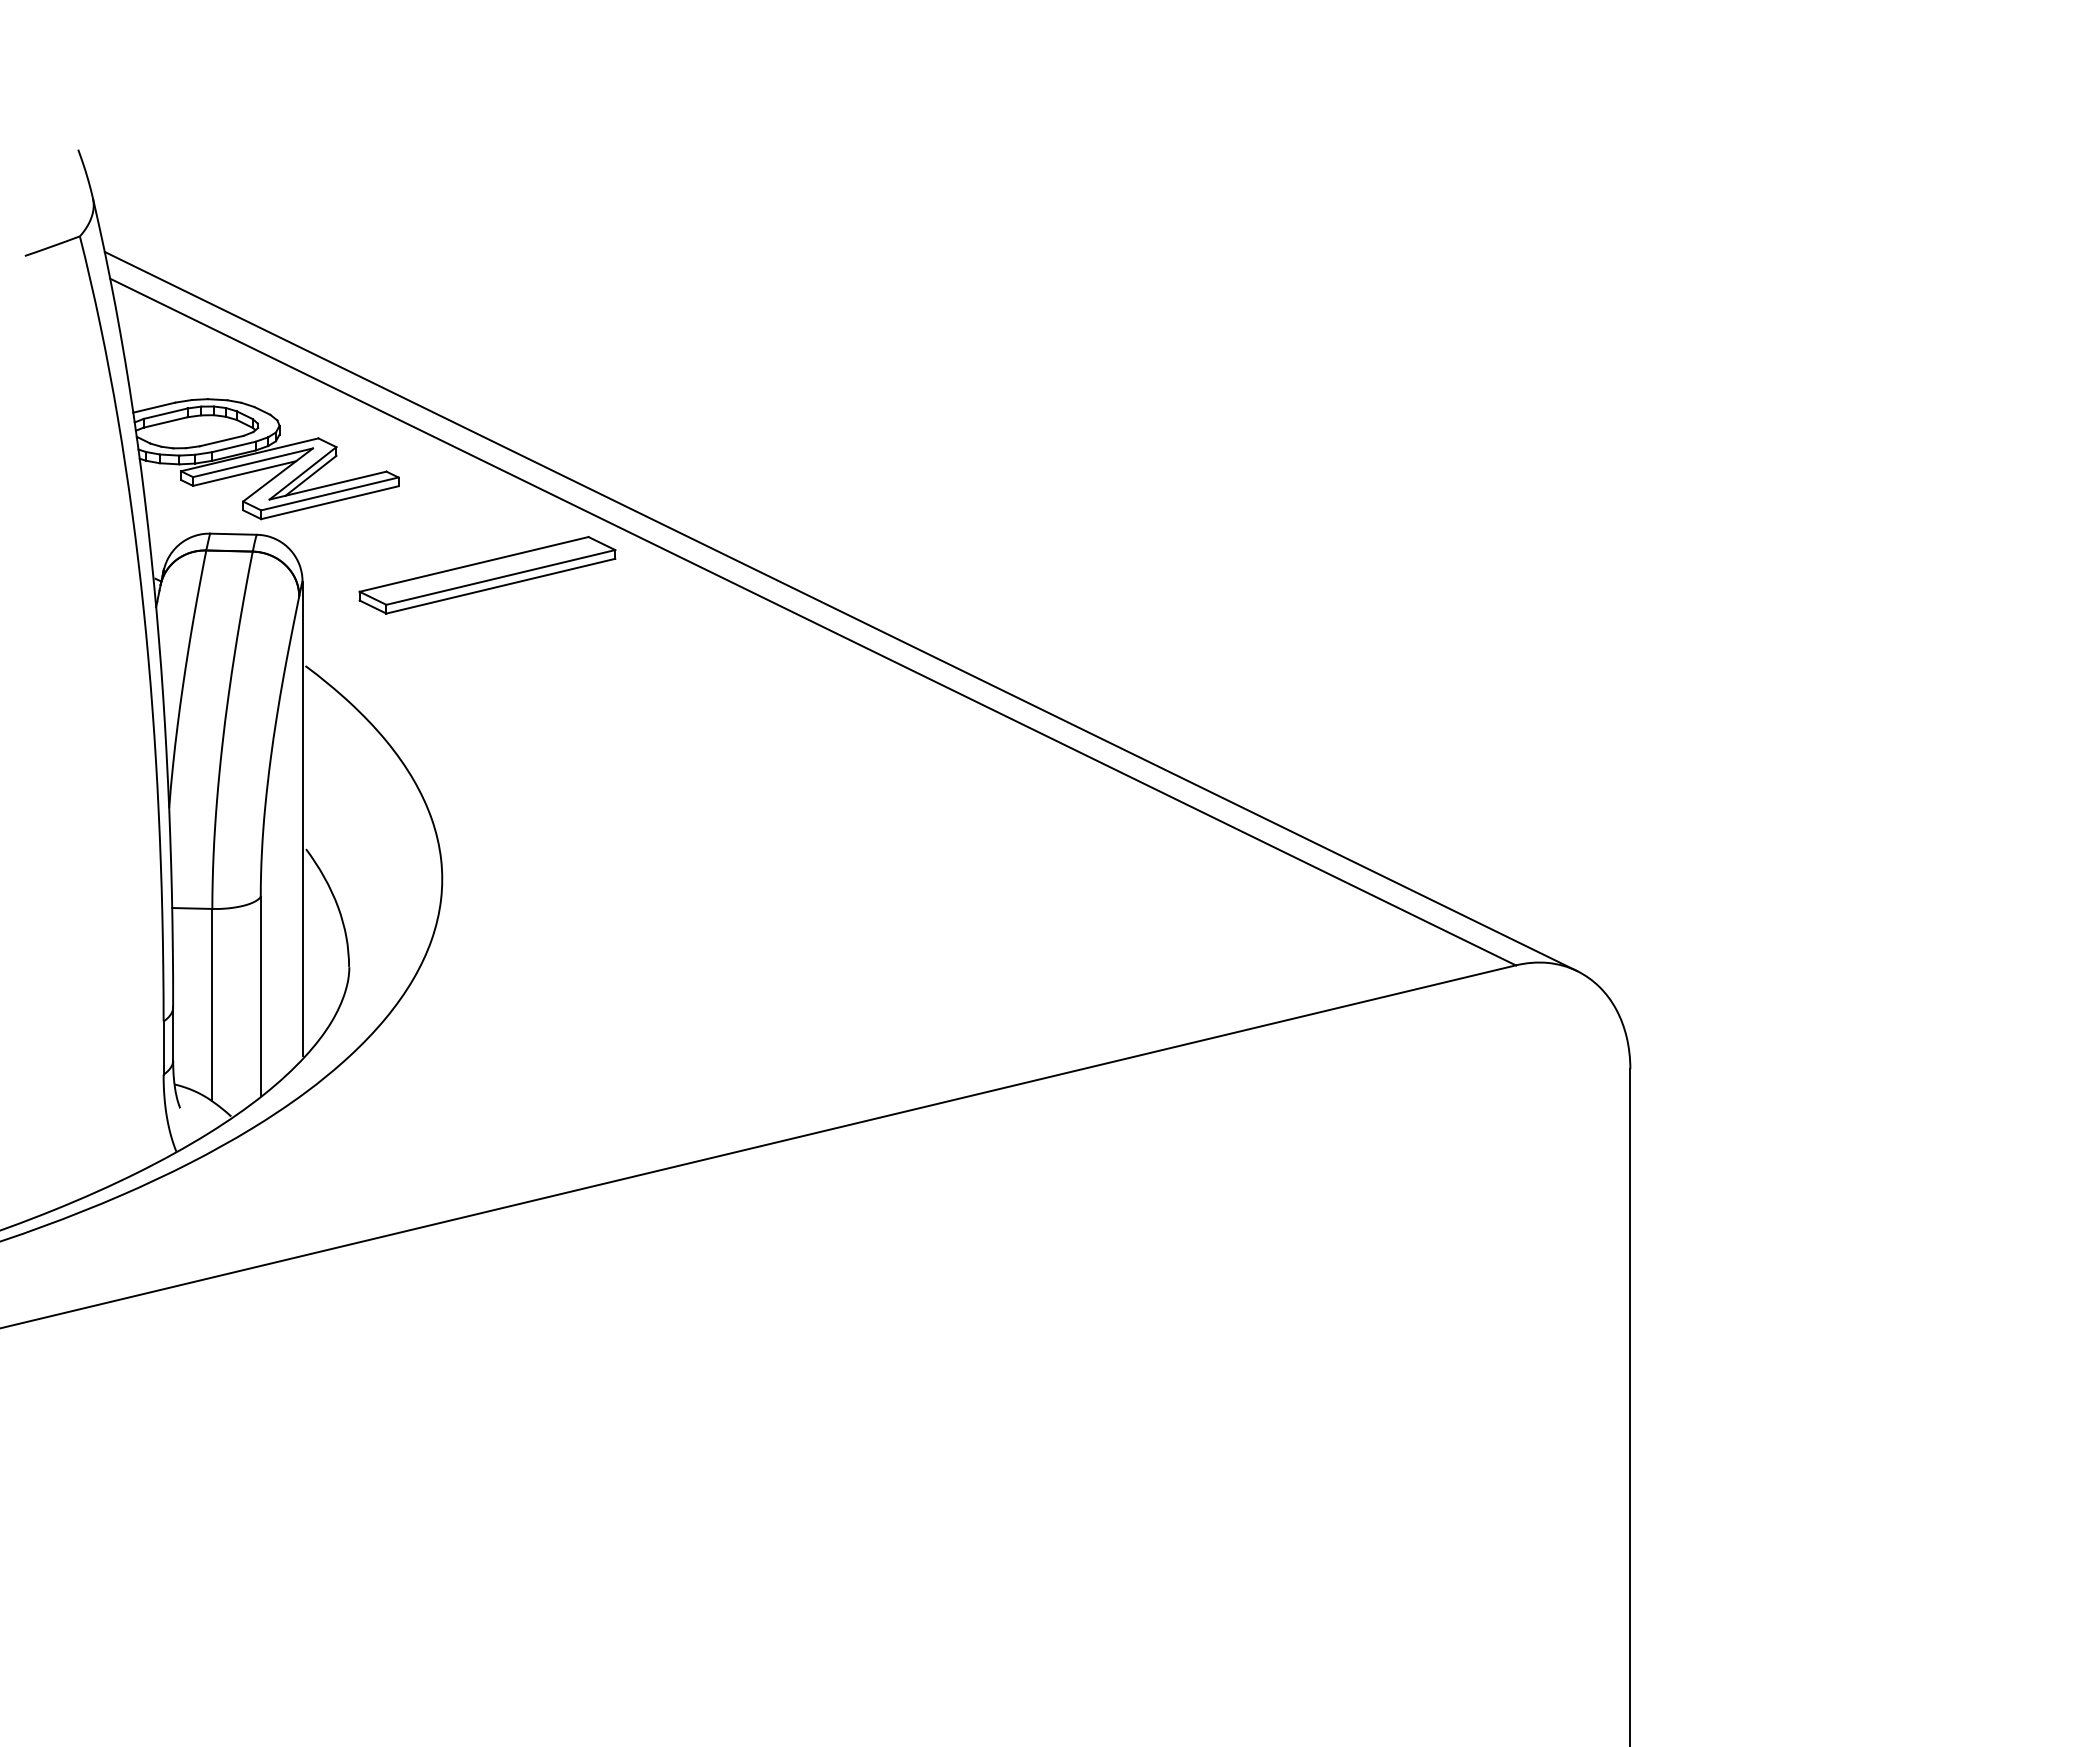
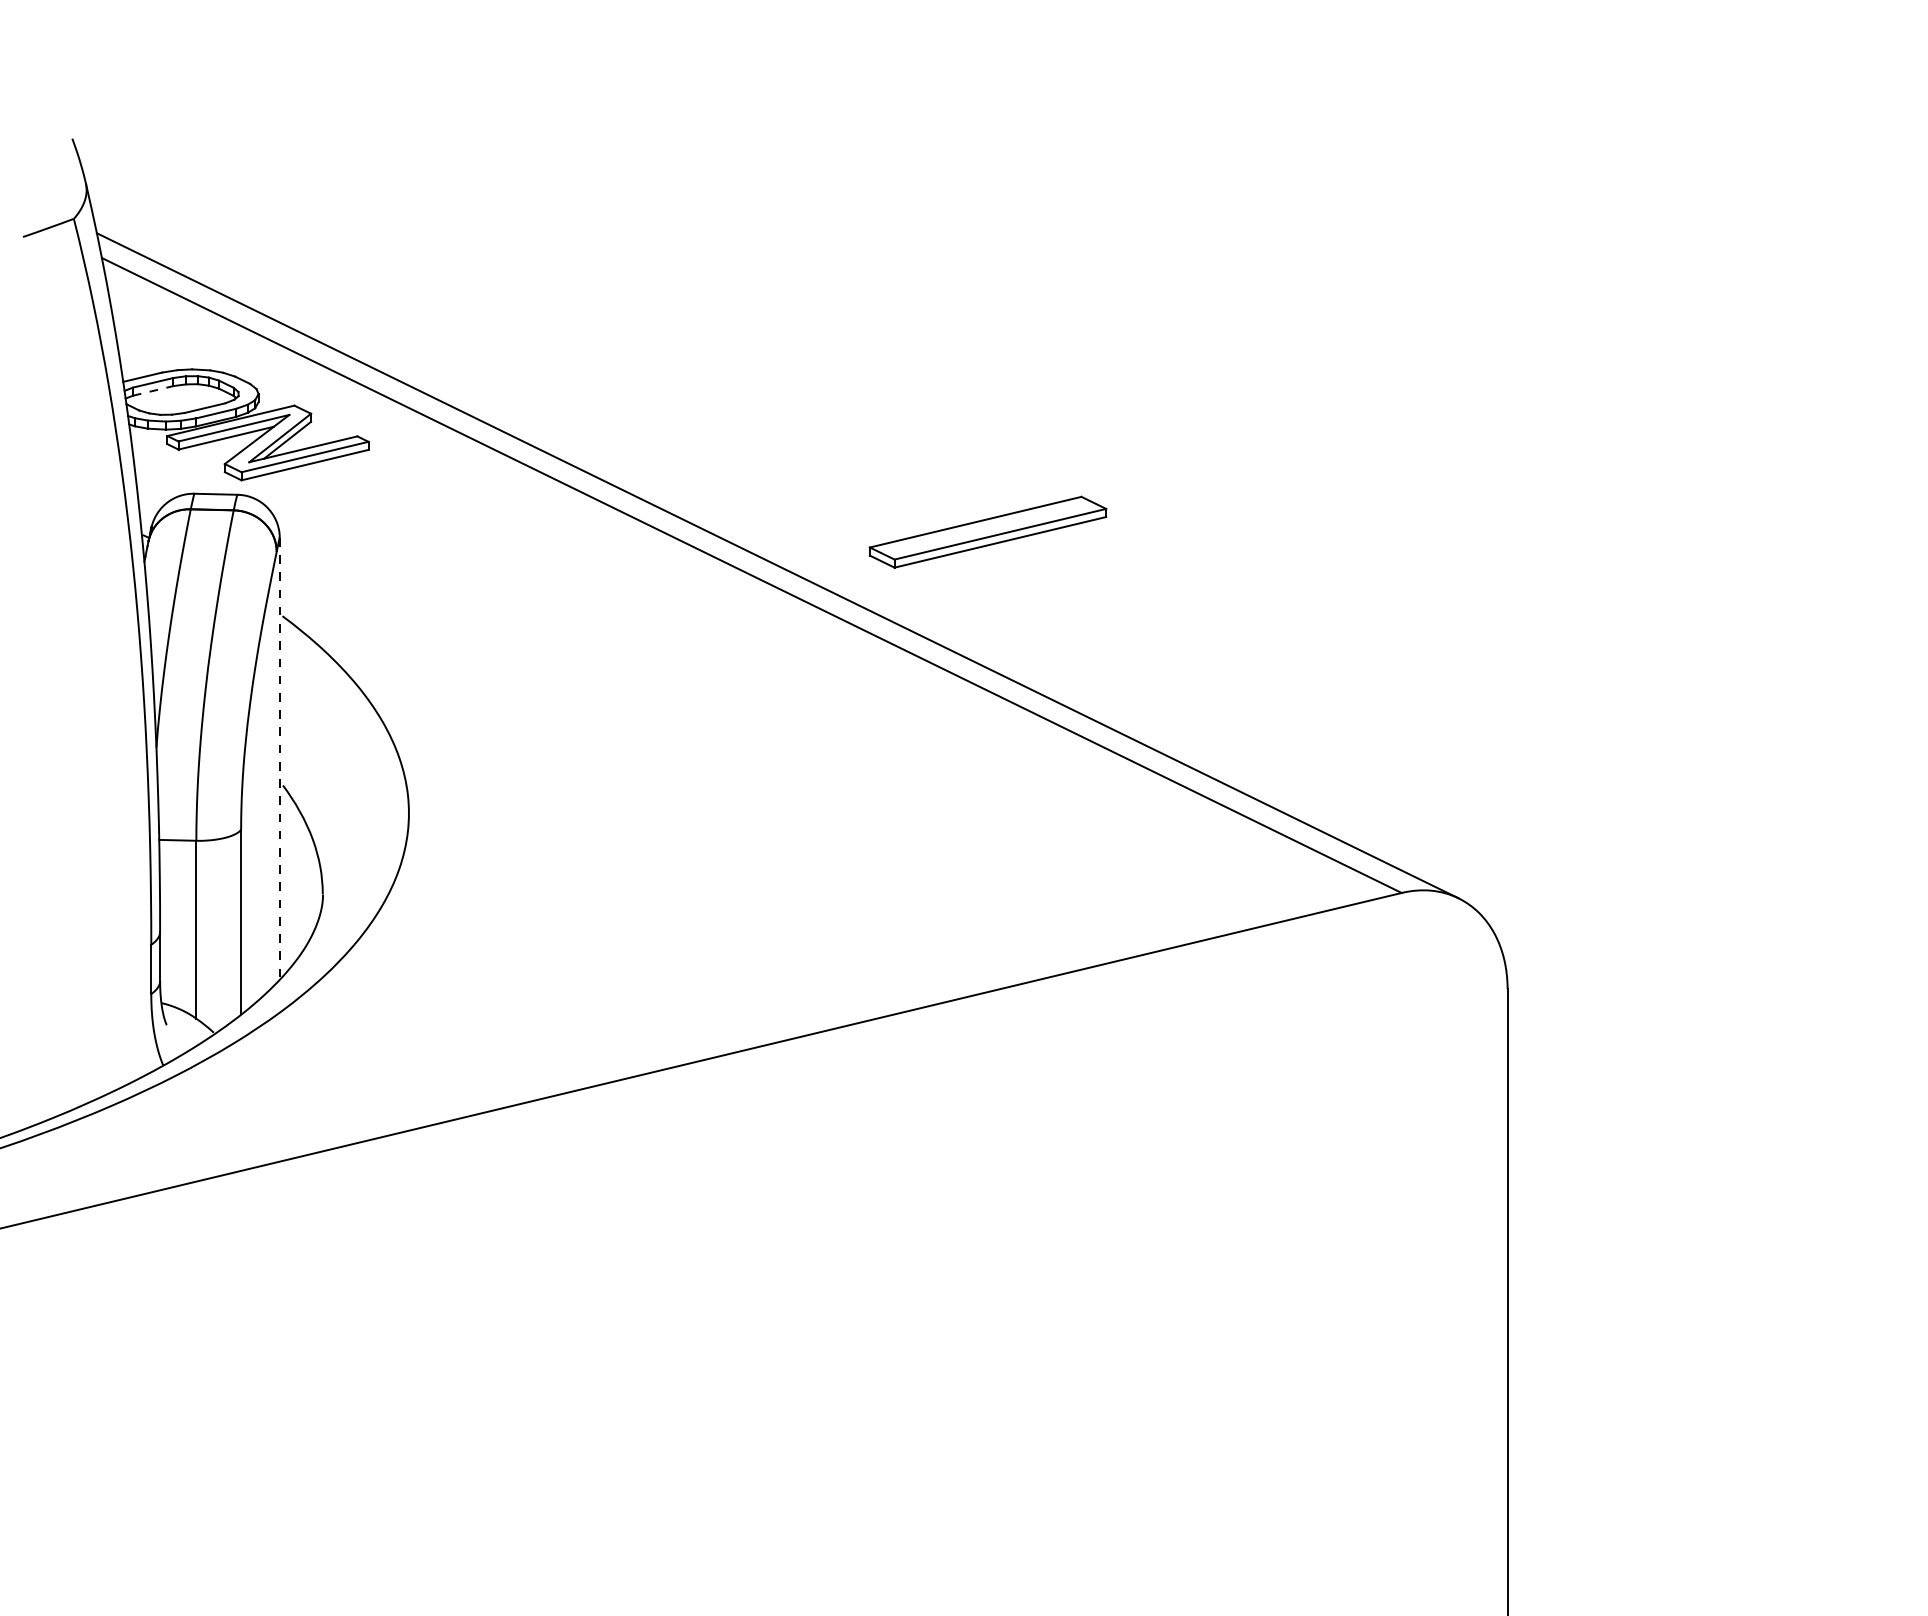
line: (165, 422) -> (153, 390), solid -> dashed
part: (487, 575) -> (988, 532), moved
line: (302, 818) -> (279, 757), solid -> dashed

